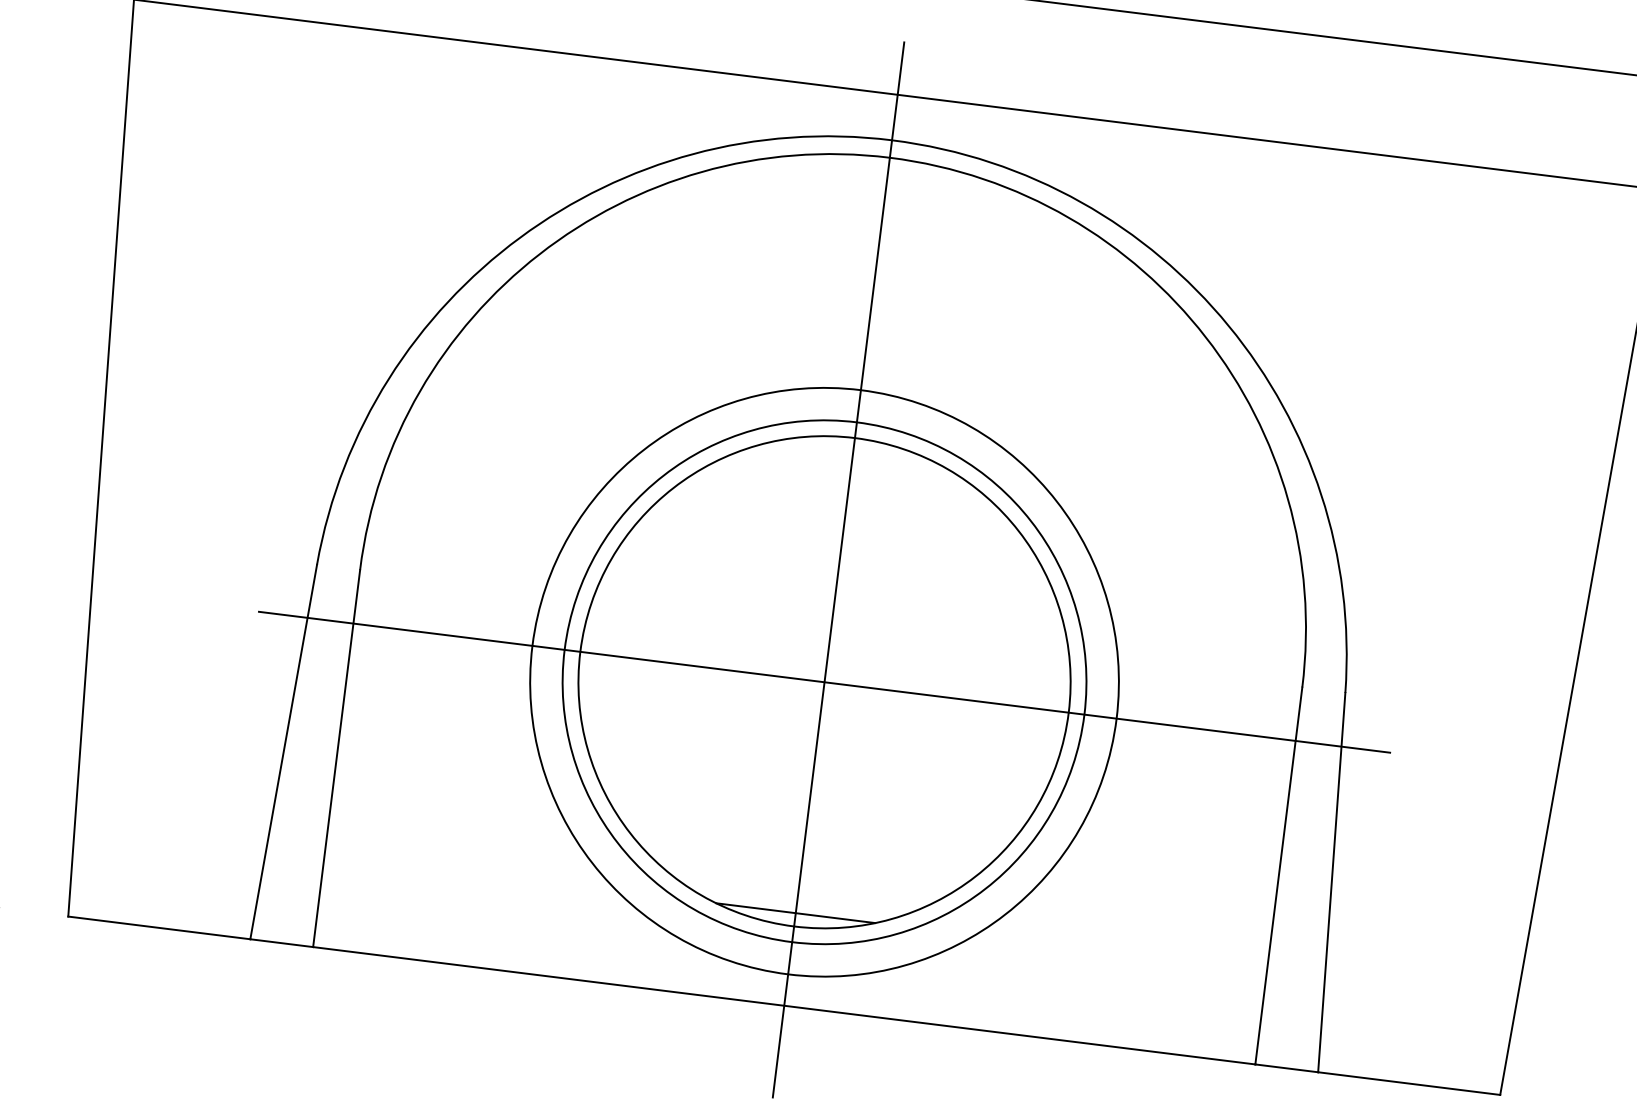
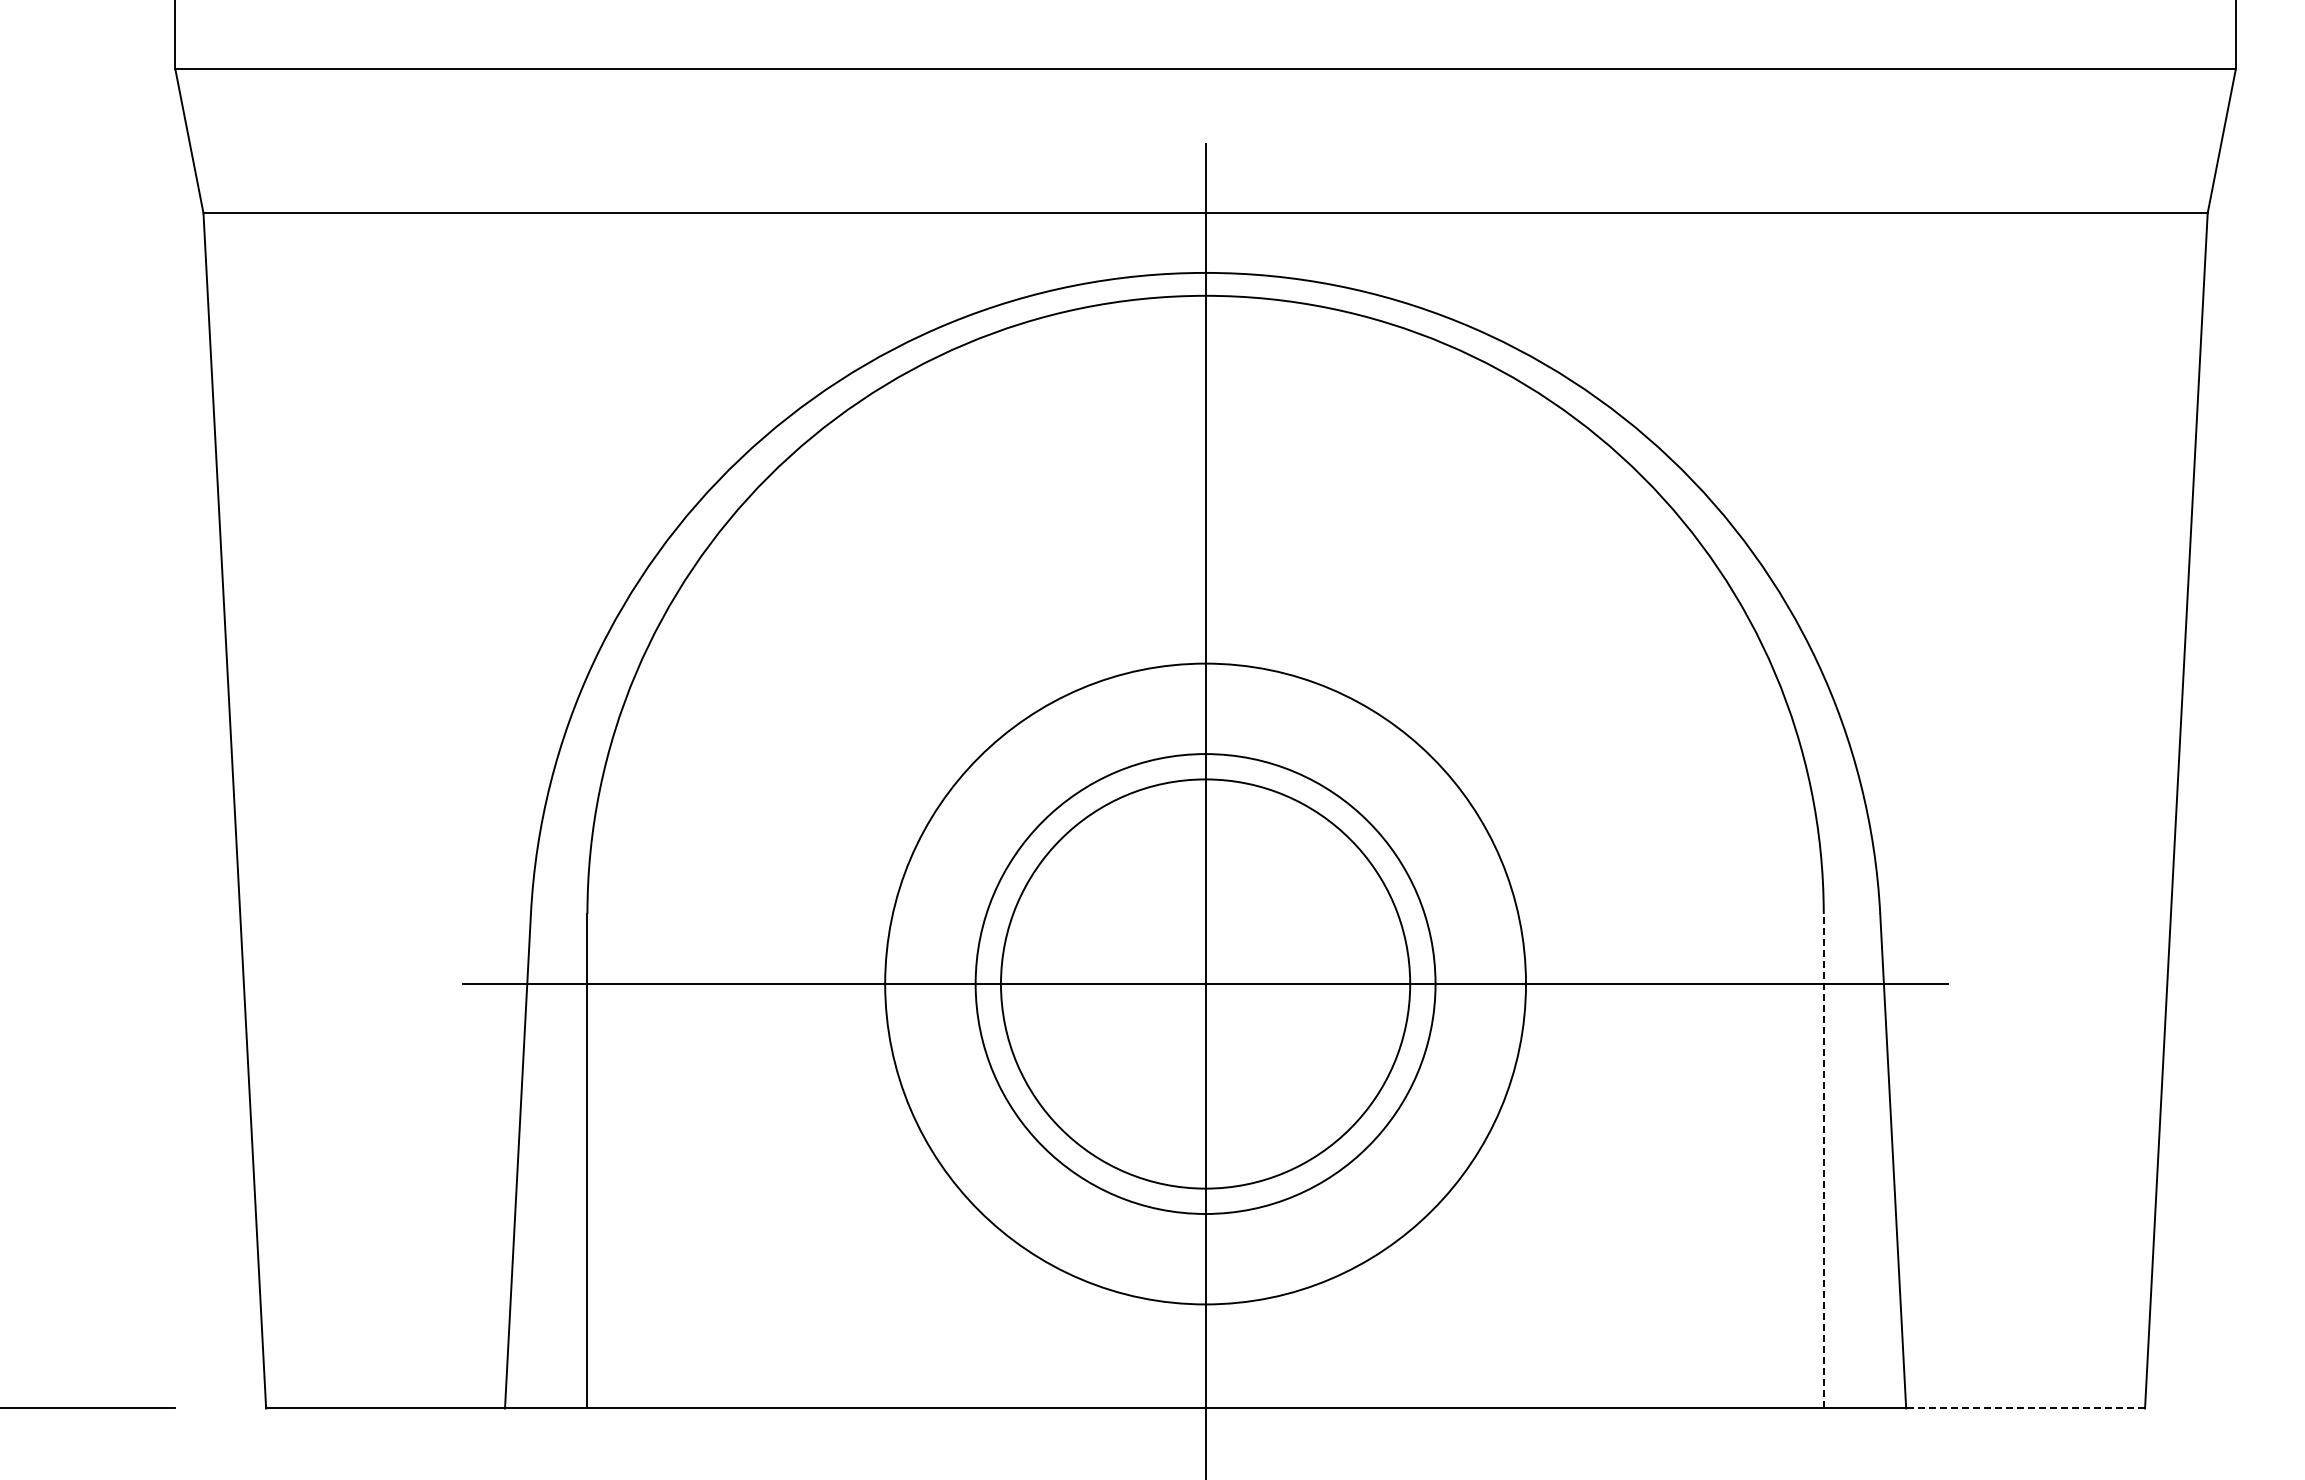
circle: (824, 681) -> (1205, 983), size x0.6
circle: (824, 682) -> (1205, 984), size x0.6
line: (1278, 875) -> (1823, 1160), solid -> dashed
line: (795, 913) -> (1205, 1287), removed
line: (1409, 1083) -> (2025, 1408), solid -> dashed

